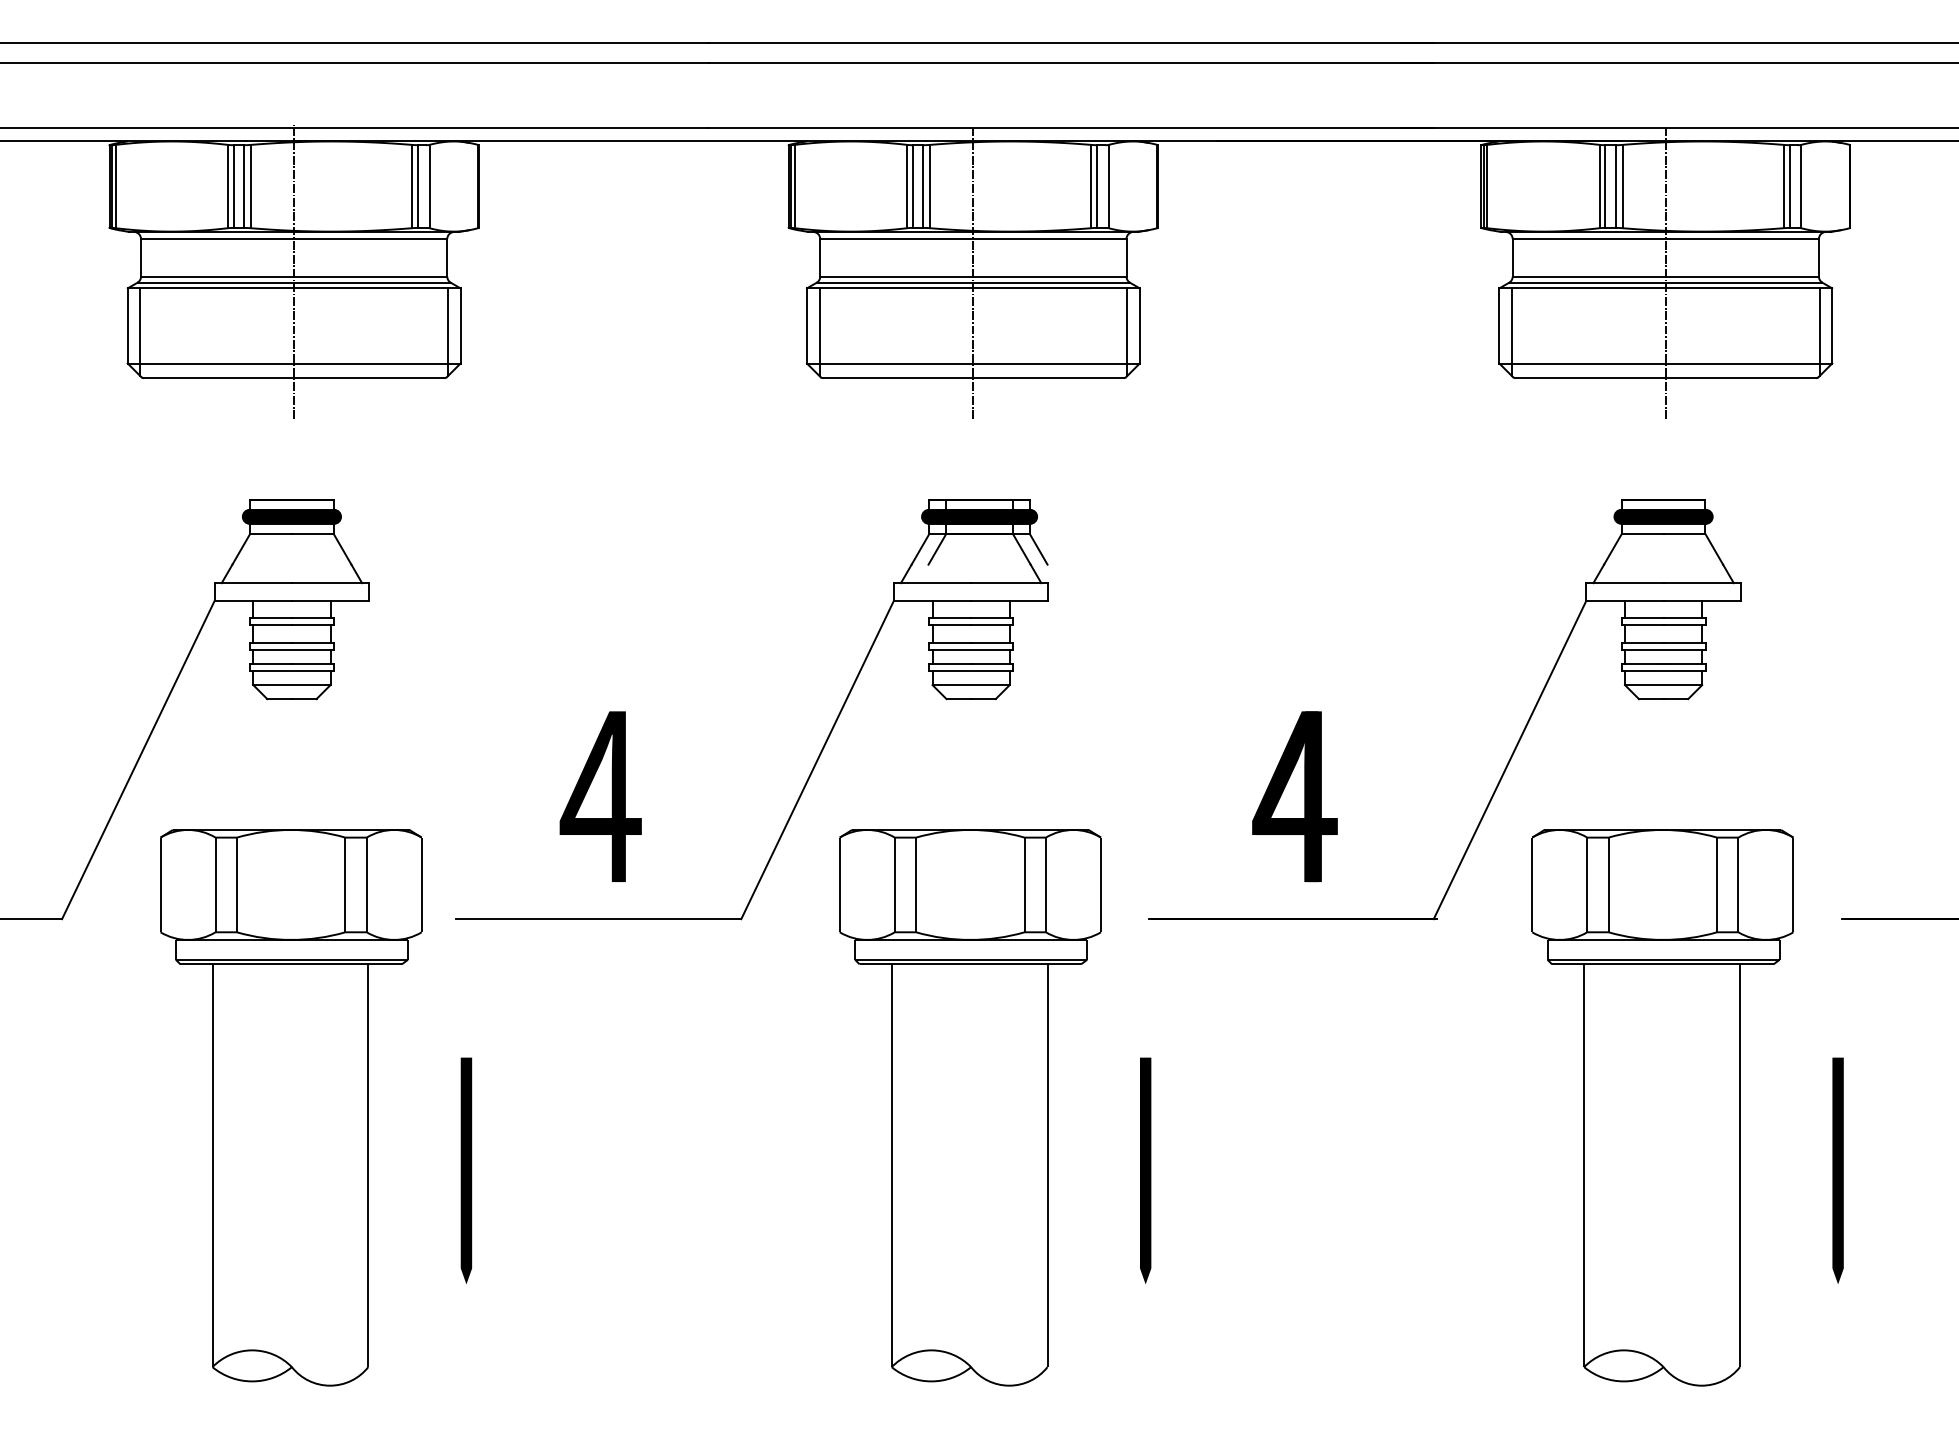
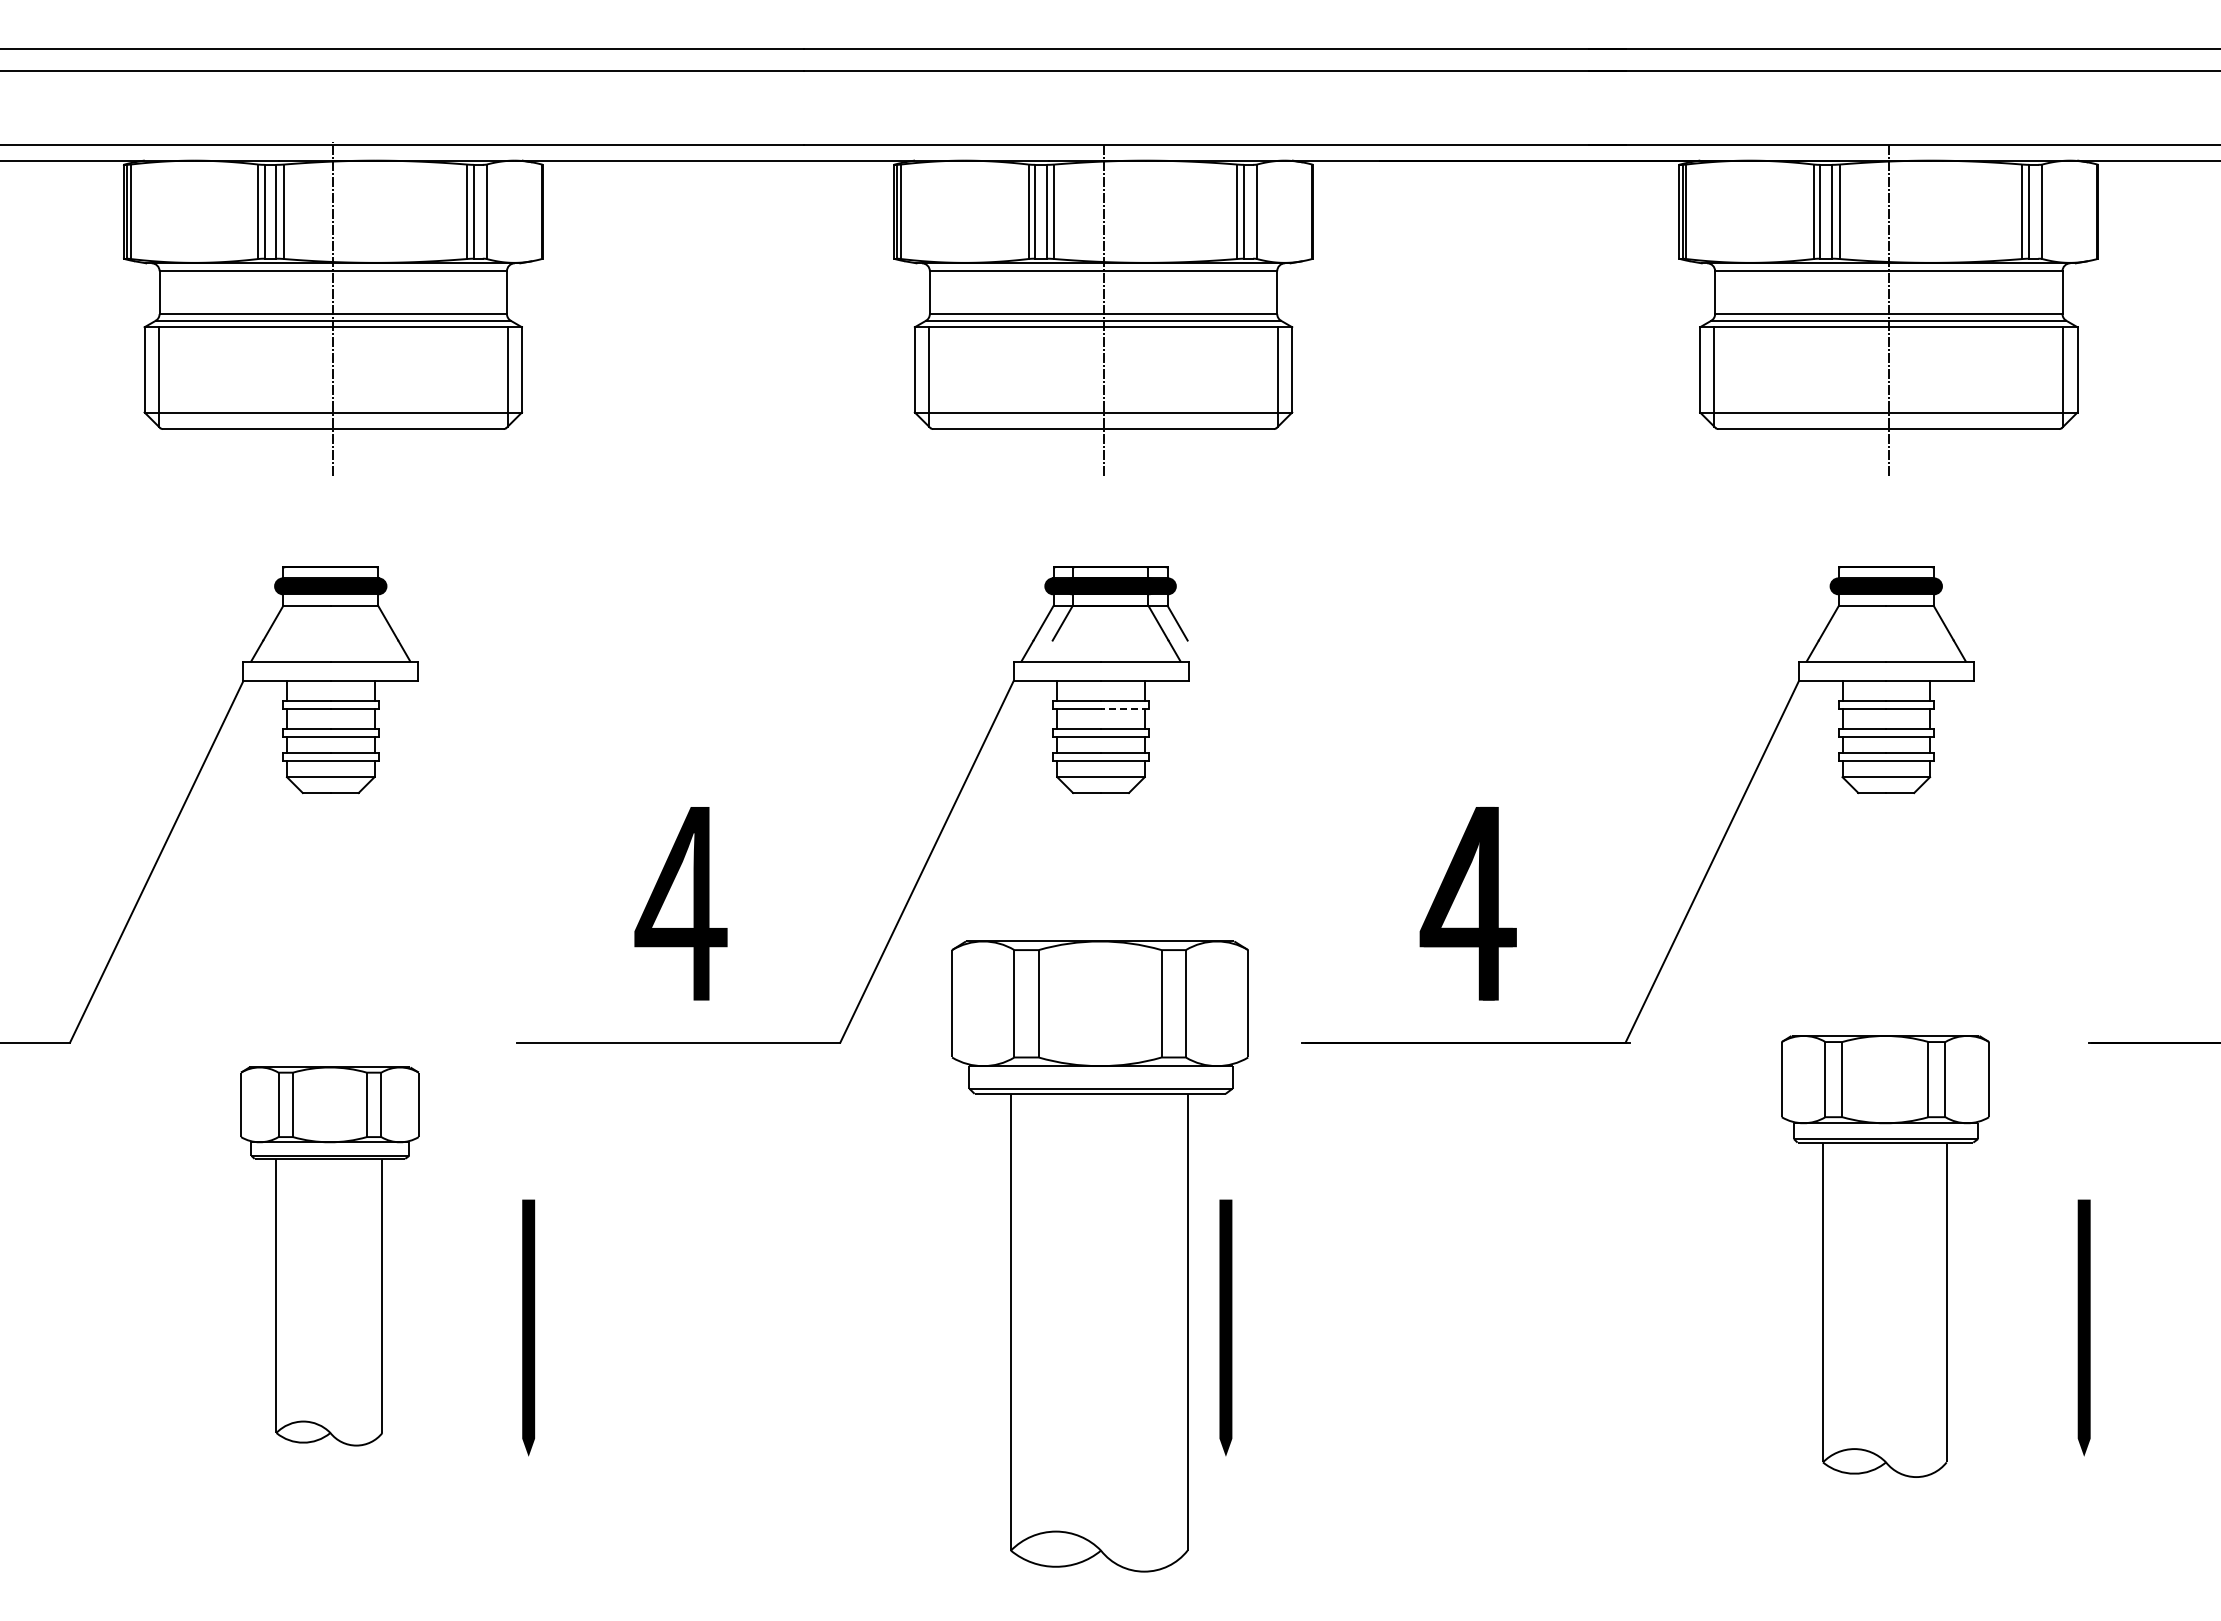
line: (991, 625) -> (1124, 709), solid -> dashed
part: (290, 1107) -> (329, 1256), size x0.6
part: (1662, 1107) -> (1885, 1256), size x0.7
line: (1145, 1170) -> (1225, 1327), moved

